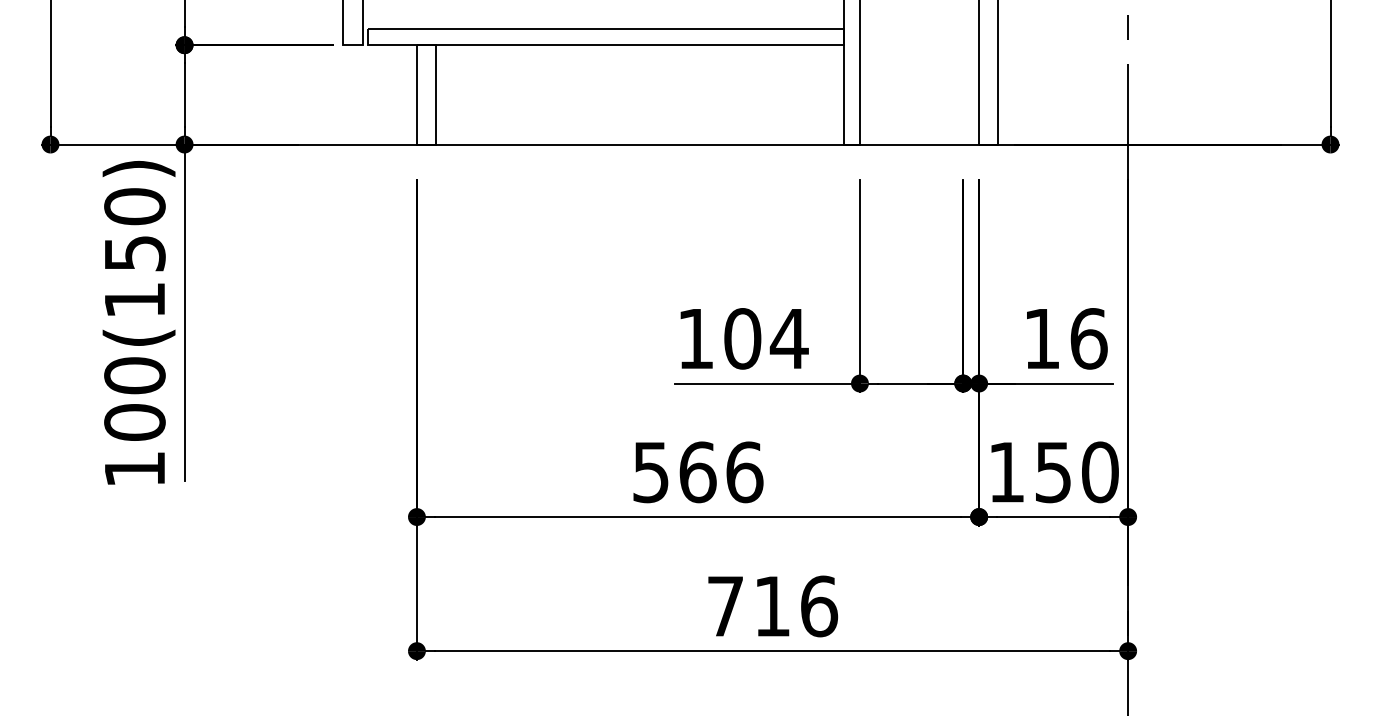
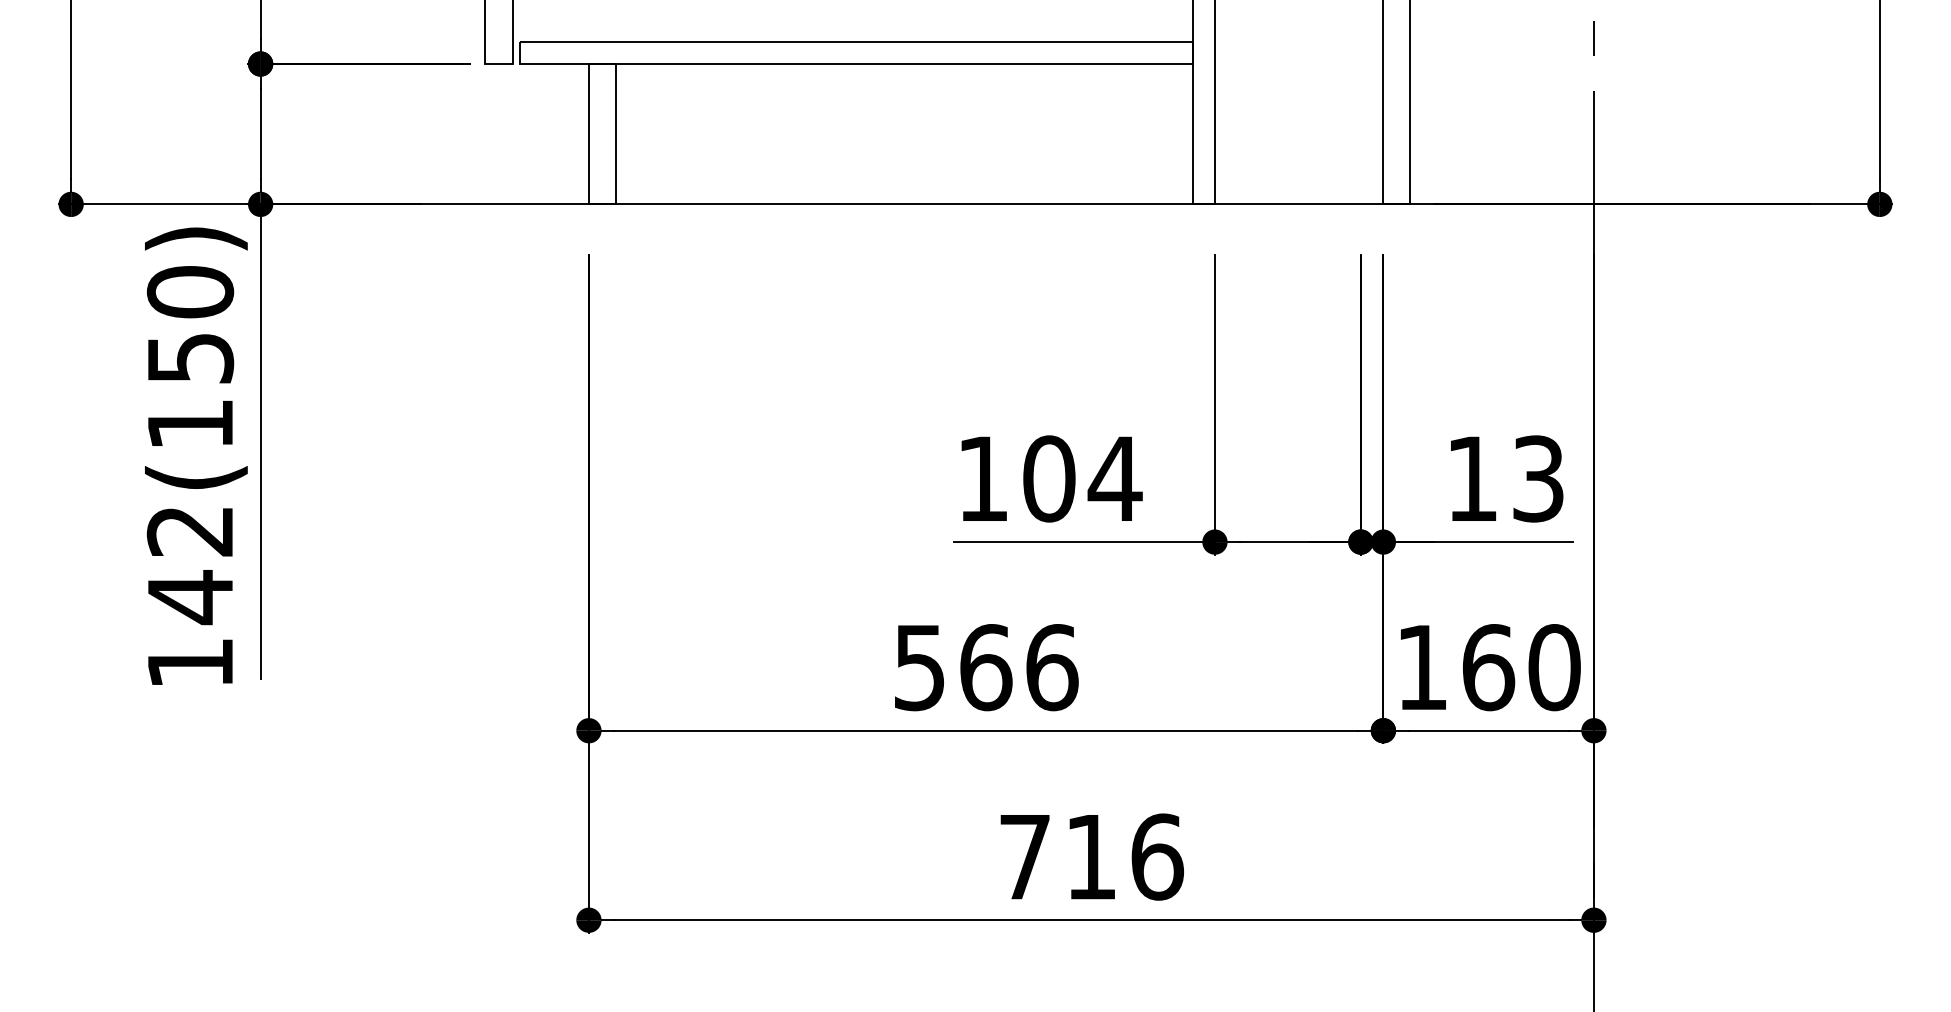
text: (1089, 338) -> (1539, 478), 16 -> 13
text: (134, 399) -> (190, 564), 100(150) -> 142(150)
text: (1053, 472) -> (1488, 667), 150 -> 160

